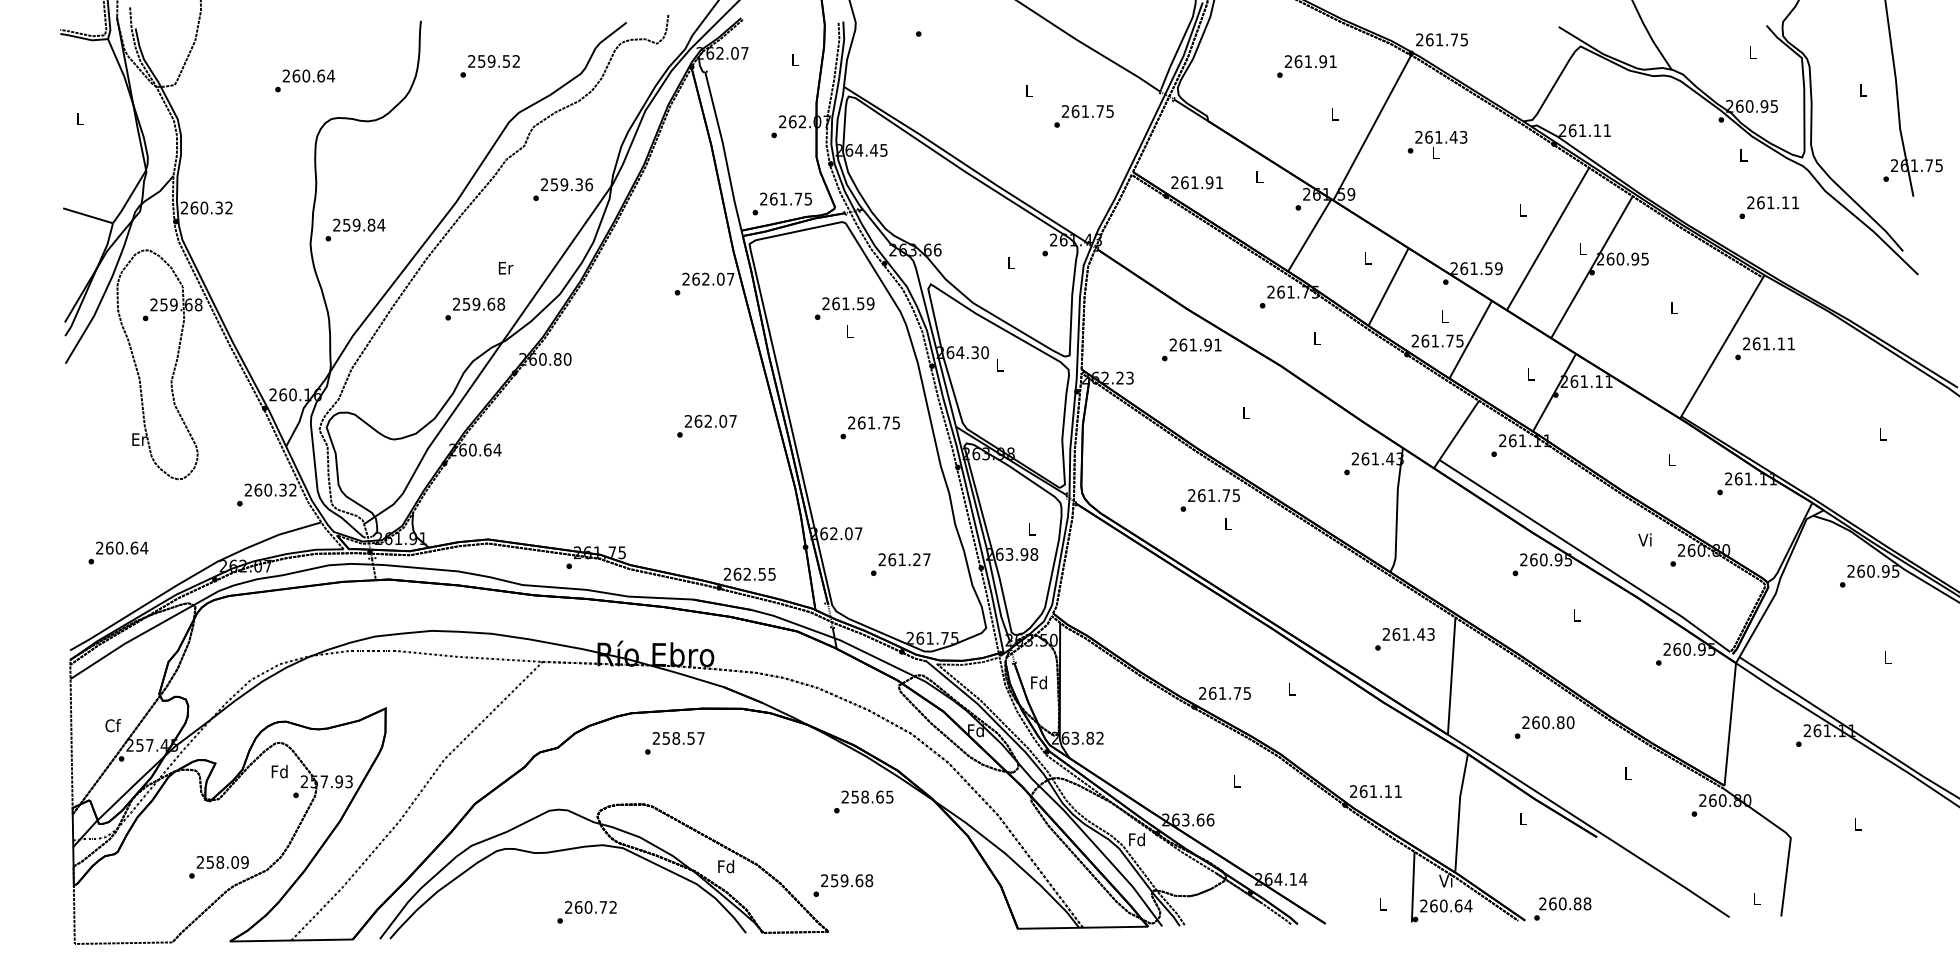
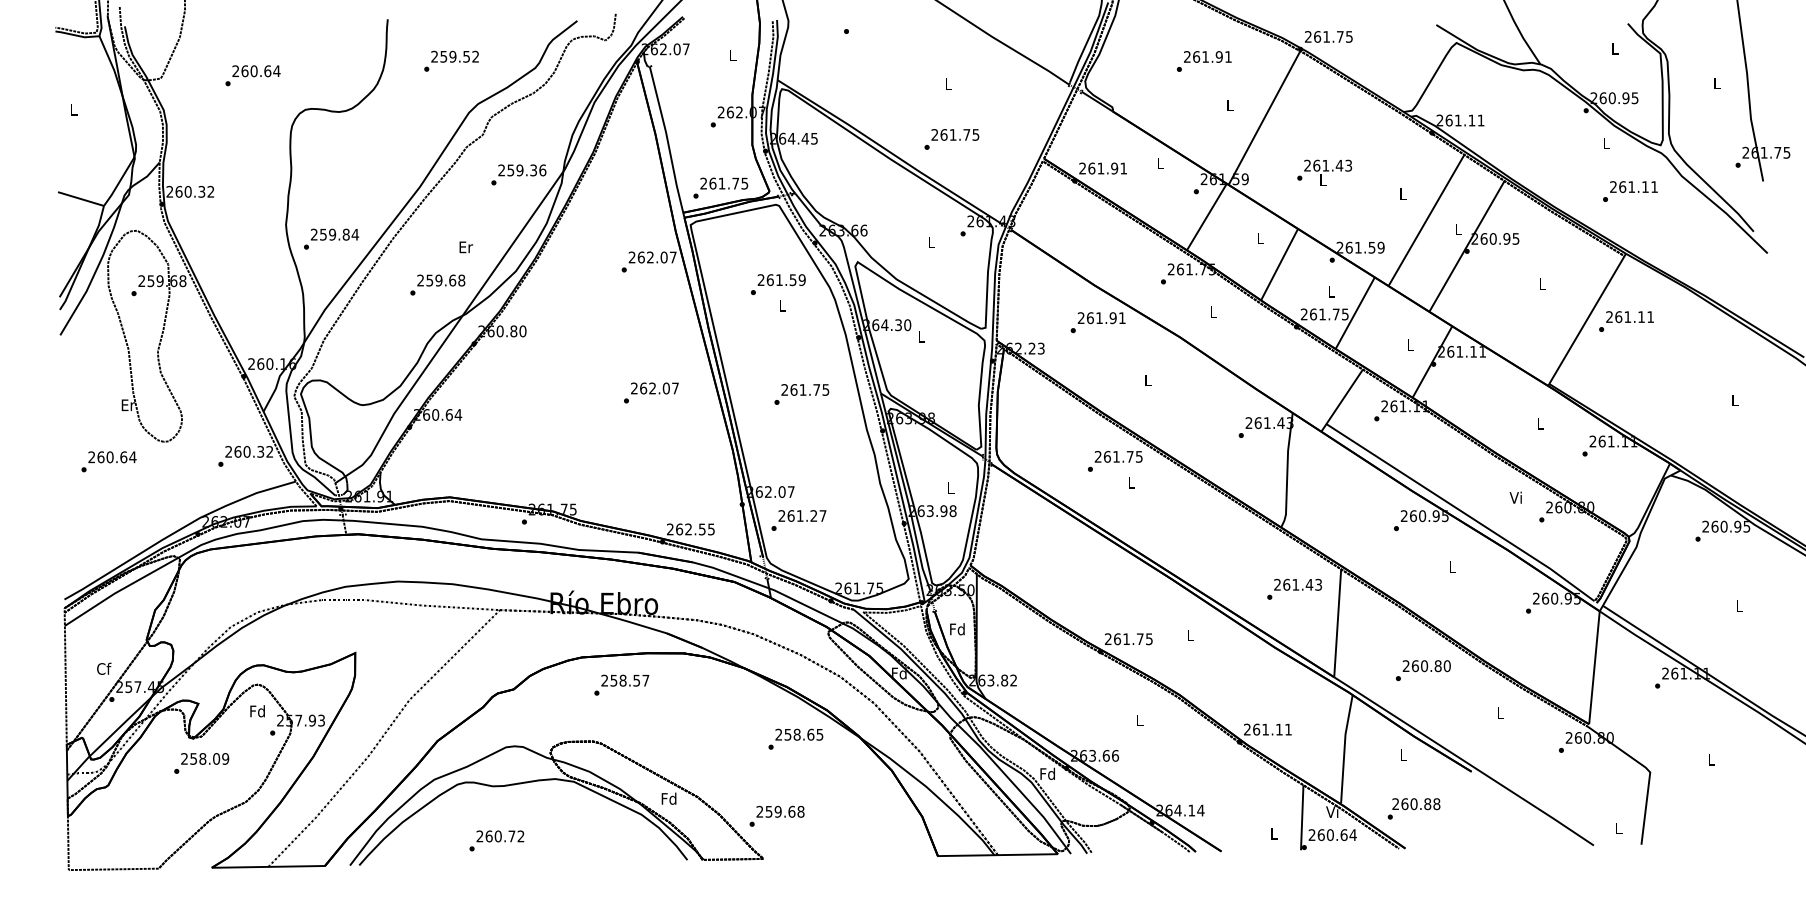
text: (304, 80) -> (252, 75), moved
text: (1083, 116) -> (951, 139), moved
text: (1437, 144) -> (1324, 172), moved
text: (355, 229) -> (331, 238), moved
text: (117, 552) -> (108, 461), moved
text: (900, 564) -> (798, 520), moved
text: (218, 867) -> (201, 763), moved
text: (1562, 908) -> (1413, 808), moved
text: (586, 911) -> (496, 840), moved

